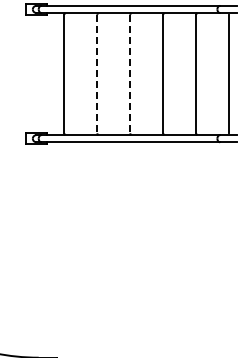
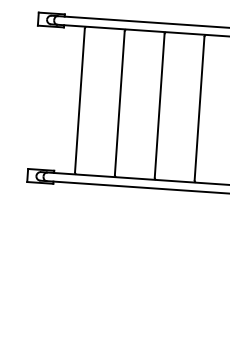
line: (97, 74) -> (119, 103), dashed -> solid
line: (130, 74) -> (159, 106), dashed -> solid

